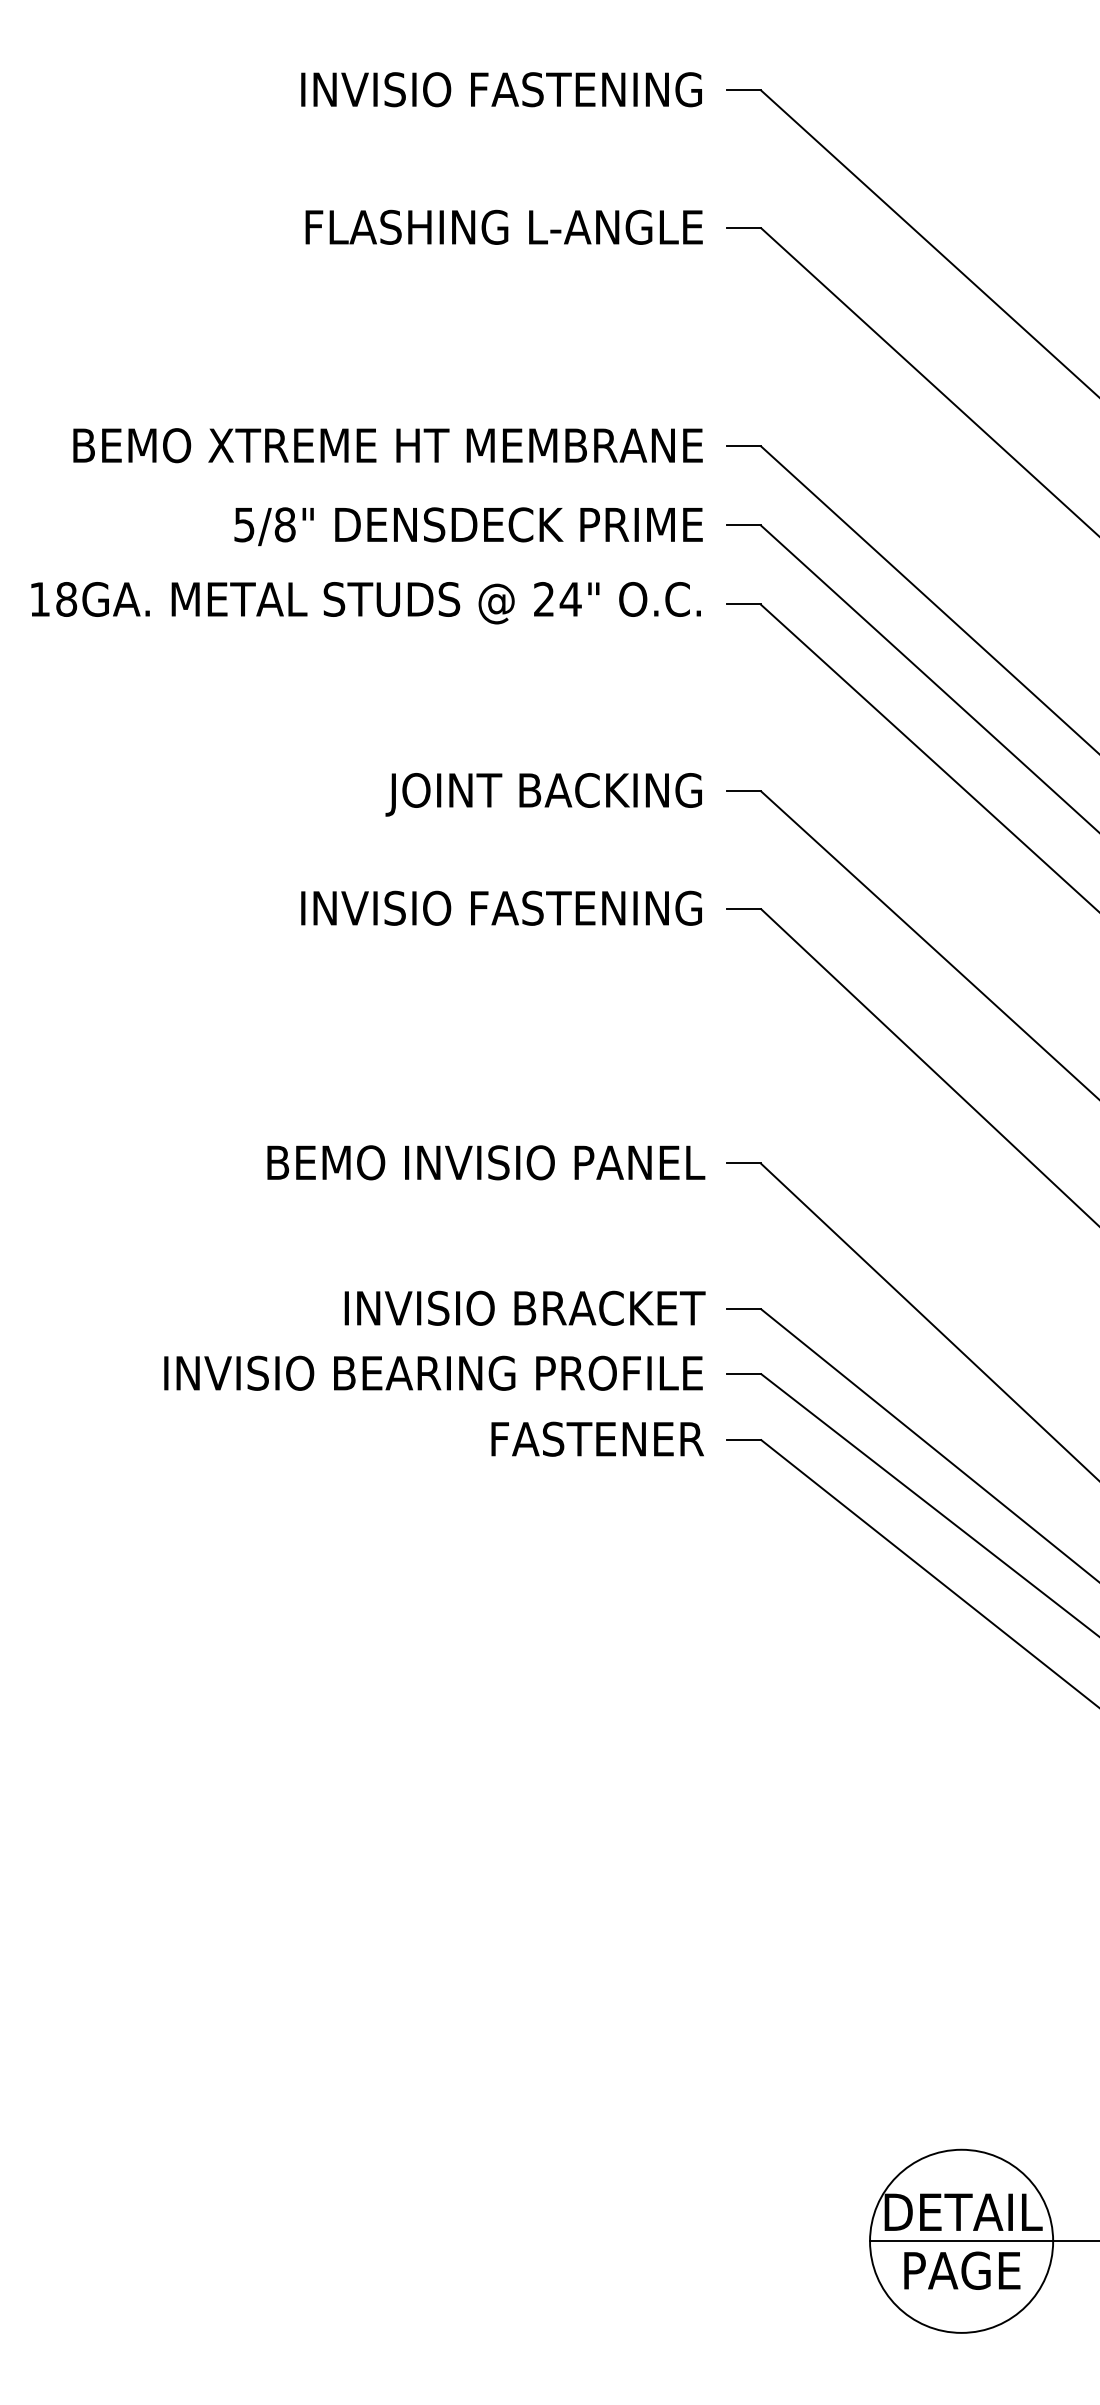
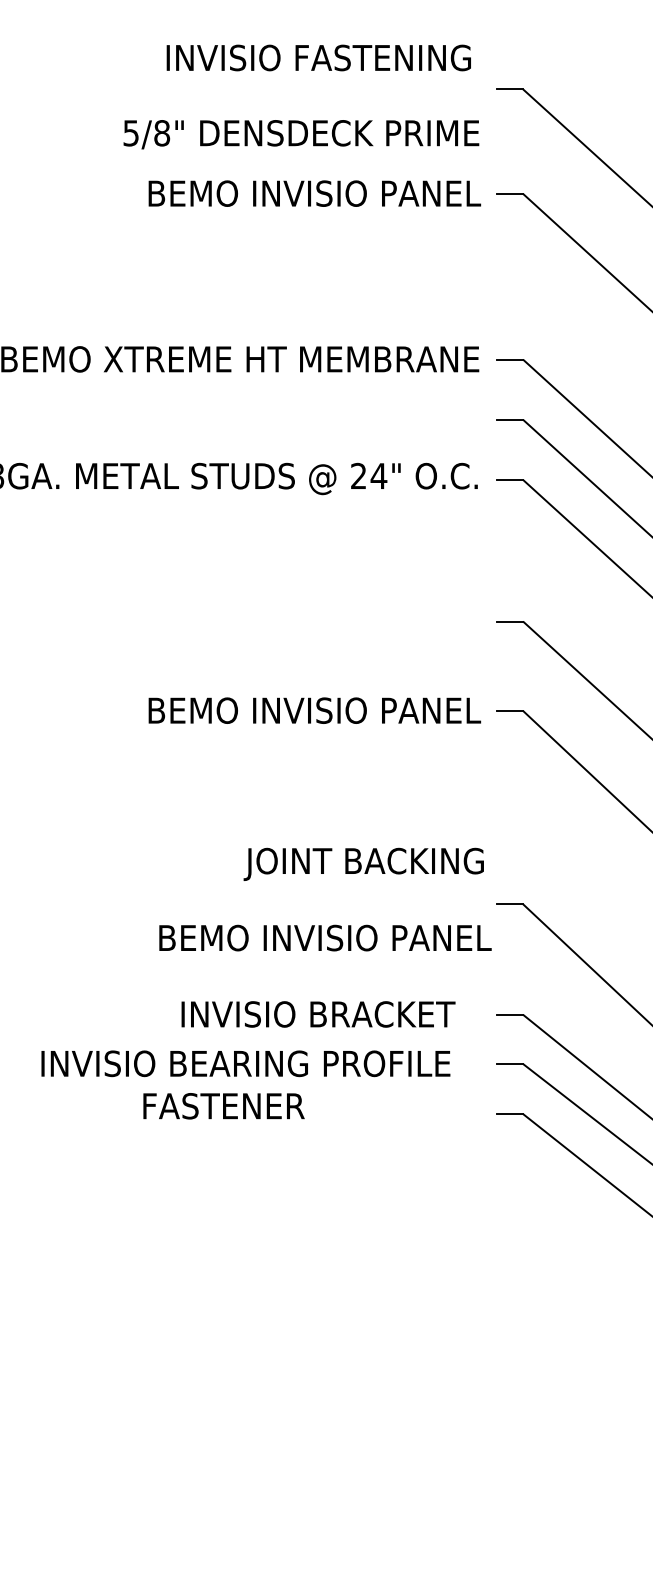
text: (501, 89) -> (318, 57), moved
text: (486, 226) -> (314, 192), FLASHING L-ANGLE -> BEMO INVISIO PANEL
text: (468, 526) -> (301, 134), moved
text: (543, 794) -> (363, 864), moved
text: (486, 907) -> (314, 710), INVISIO FASTENING -> BEMO INVISIO PANEL
text: (486, 1162) -> (325, 937), moved
text: (524, 1307) -> (318, 1013), moved
text: (433, 1372) -> (245, 1063), moved
text: (597, 1438) -> (223, 1105), moved

